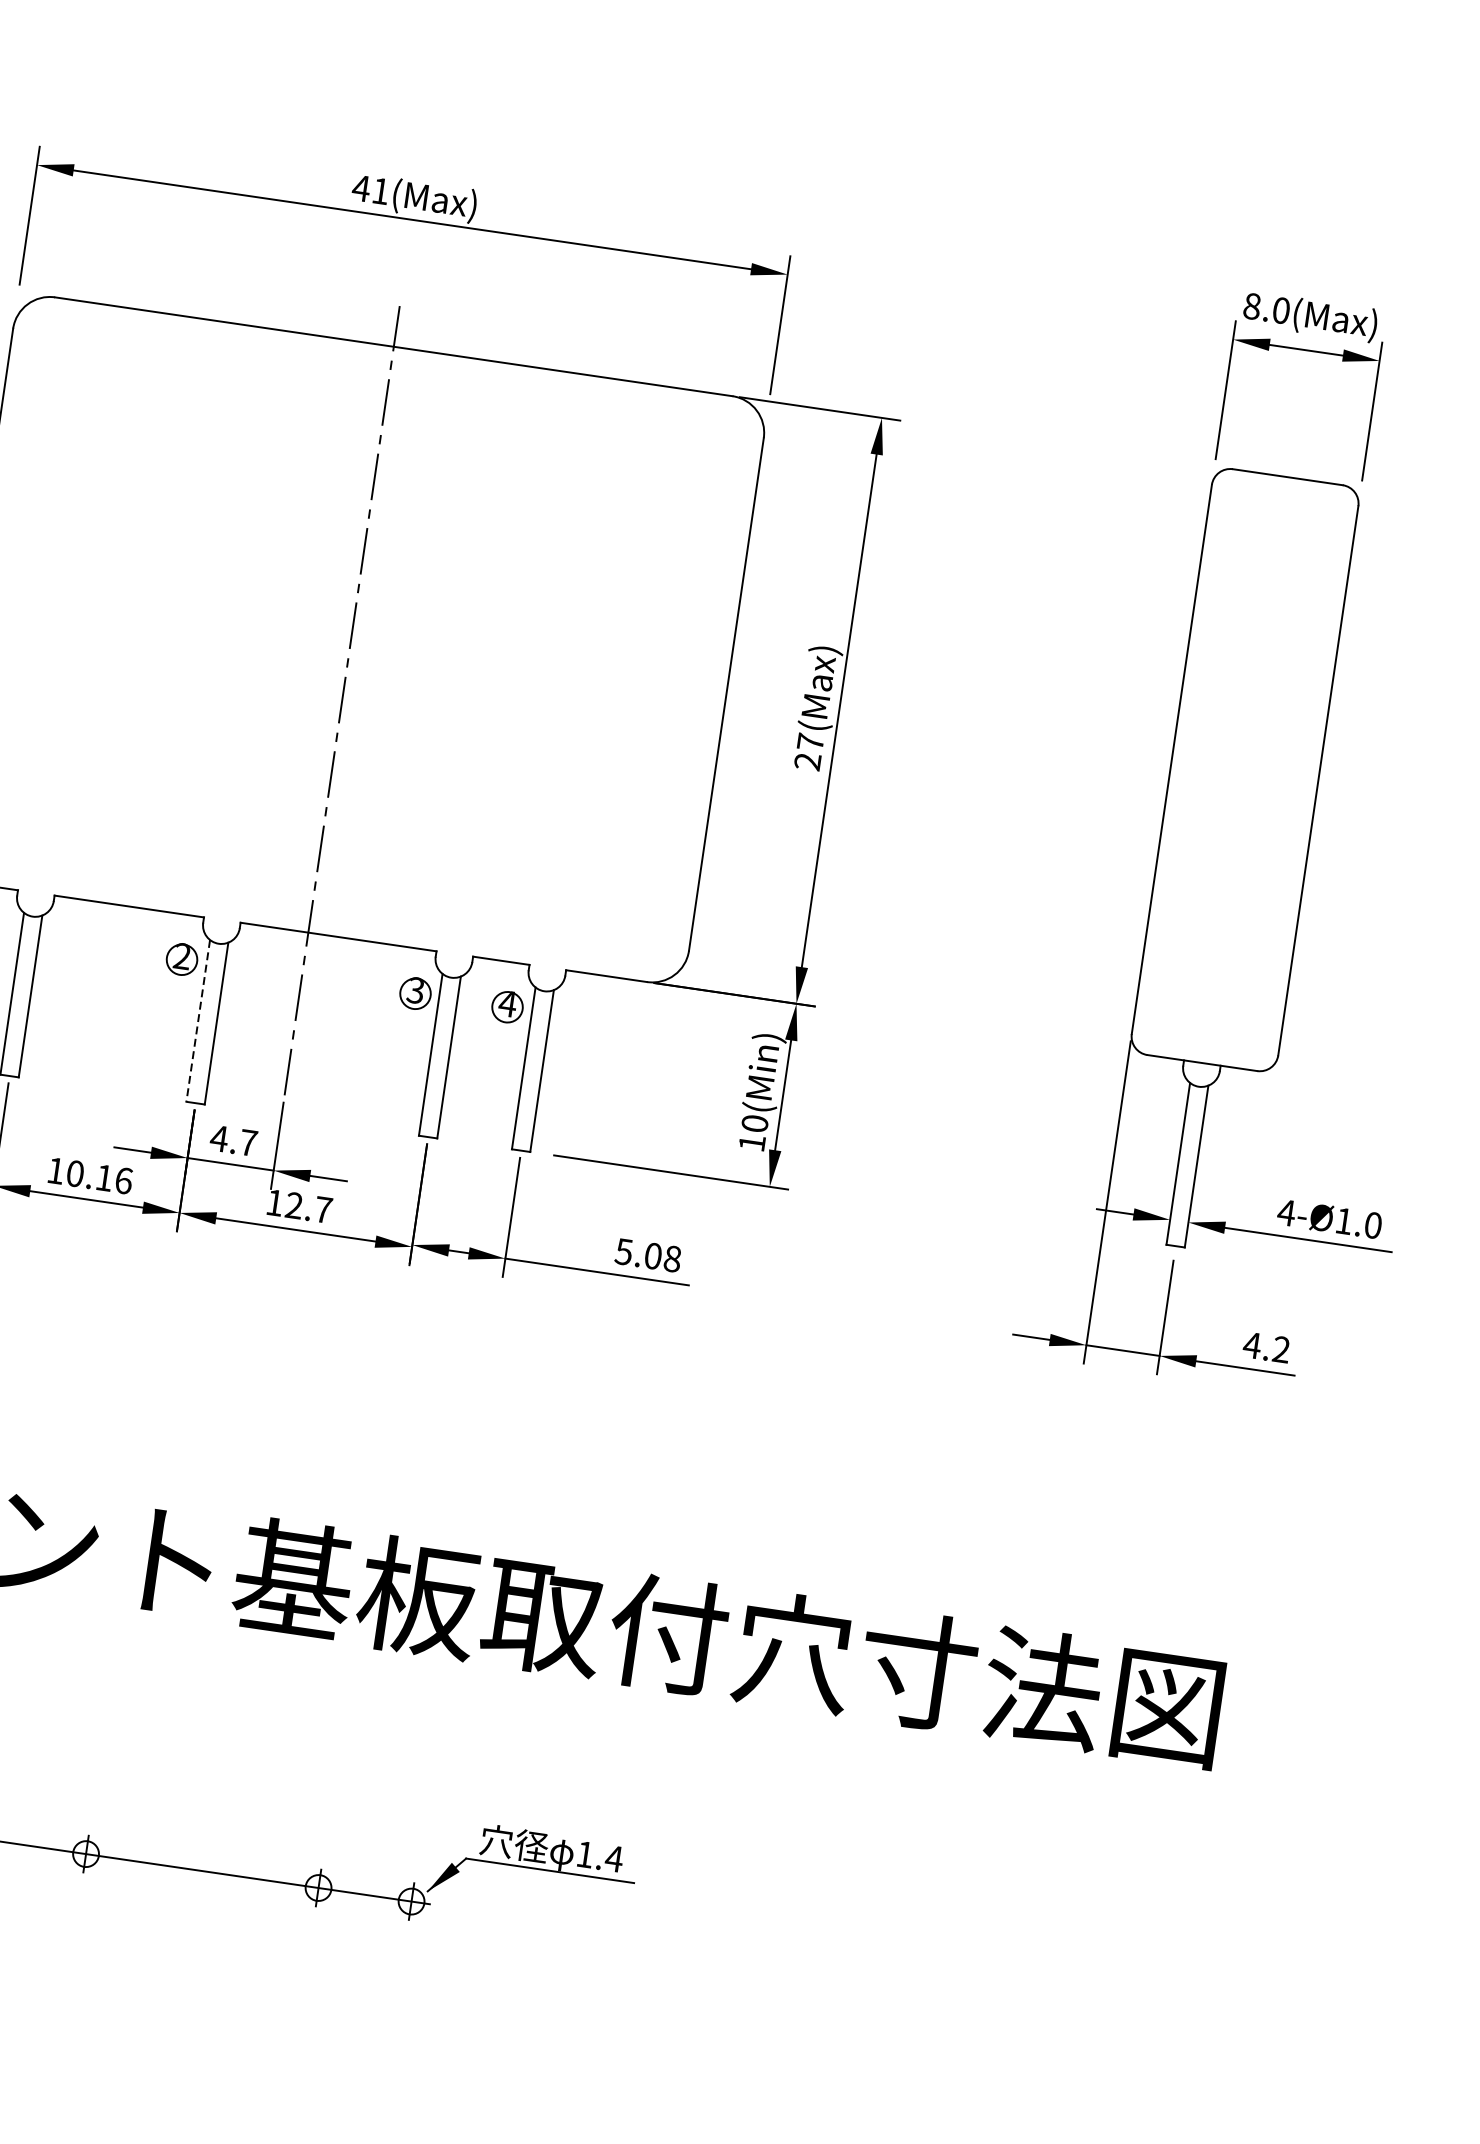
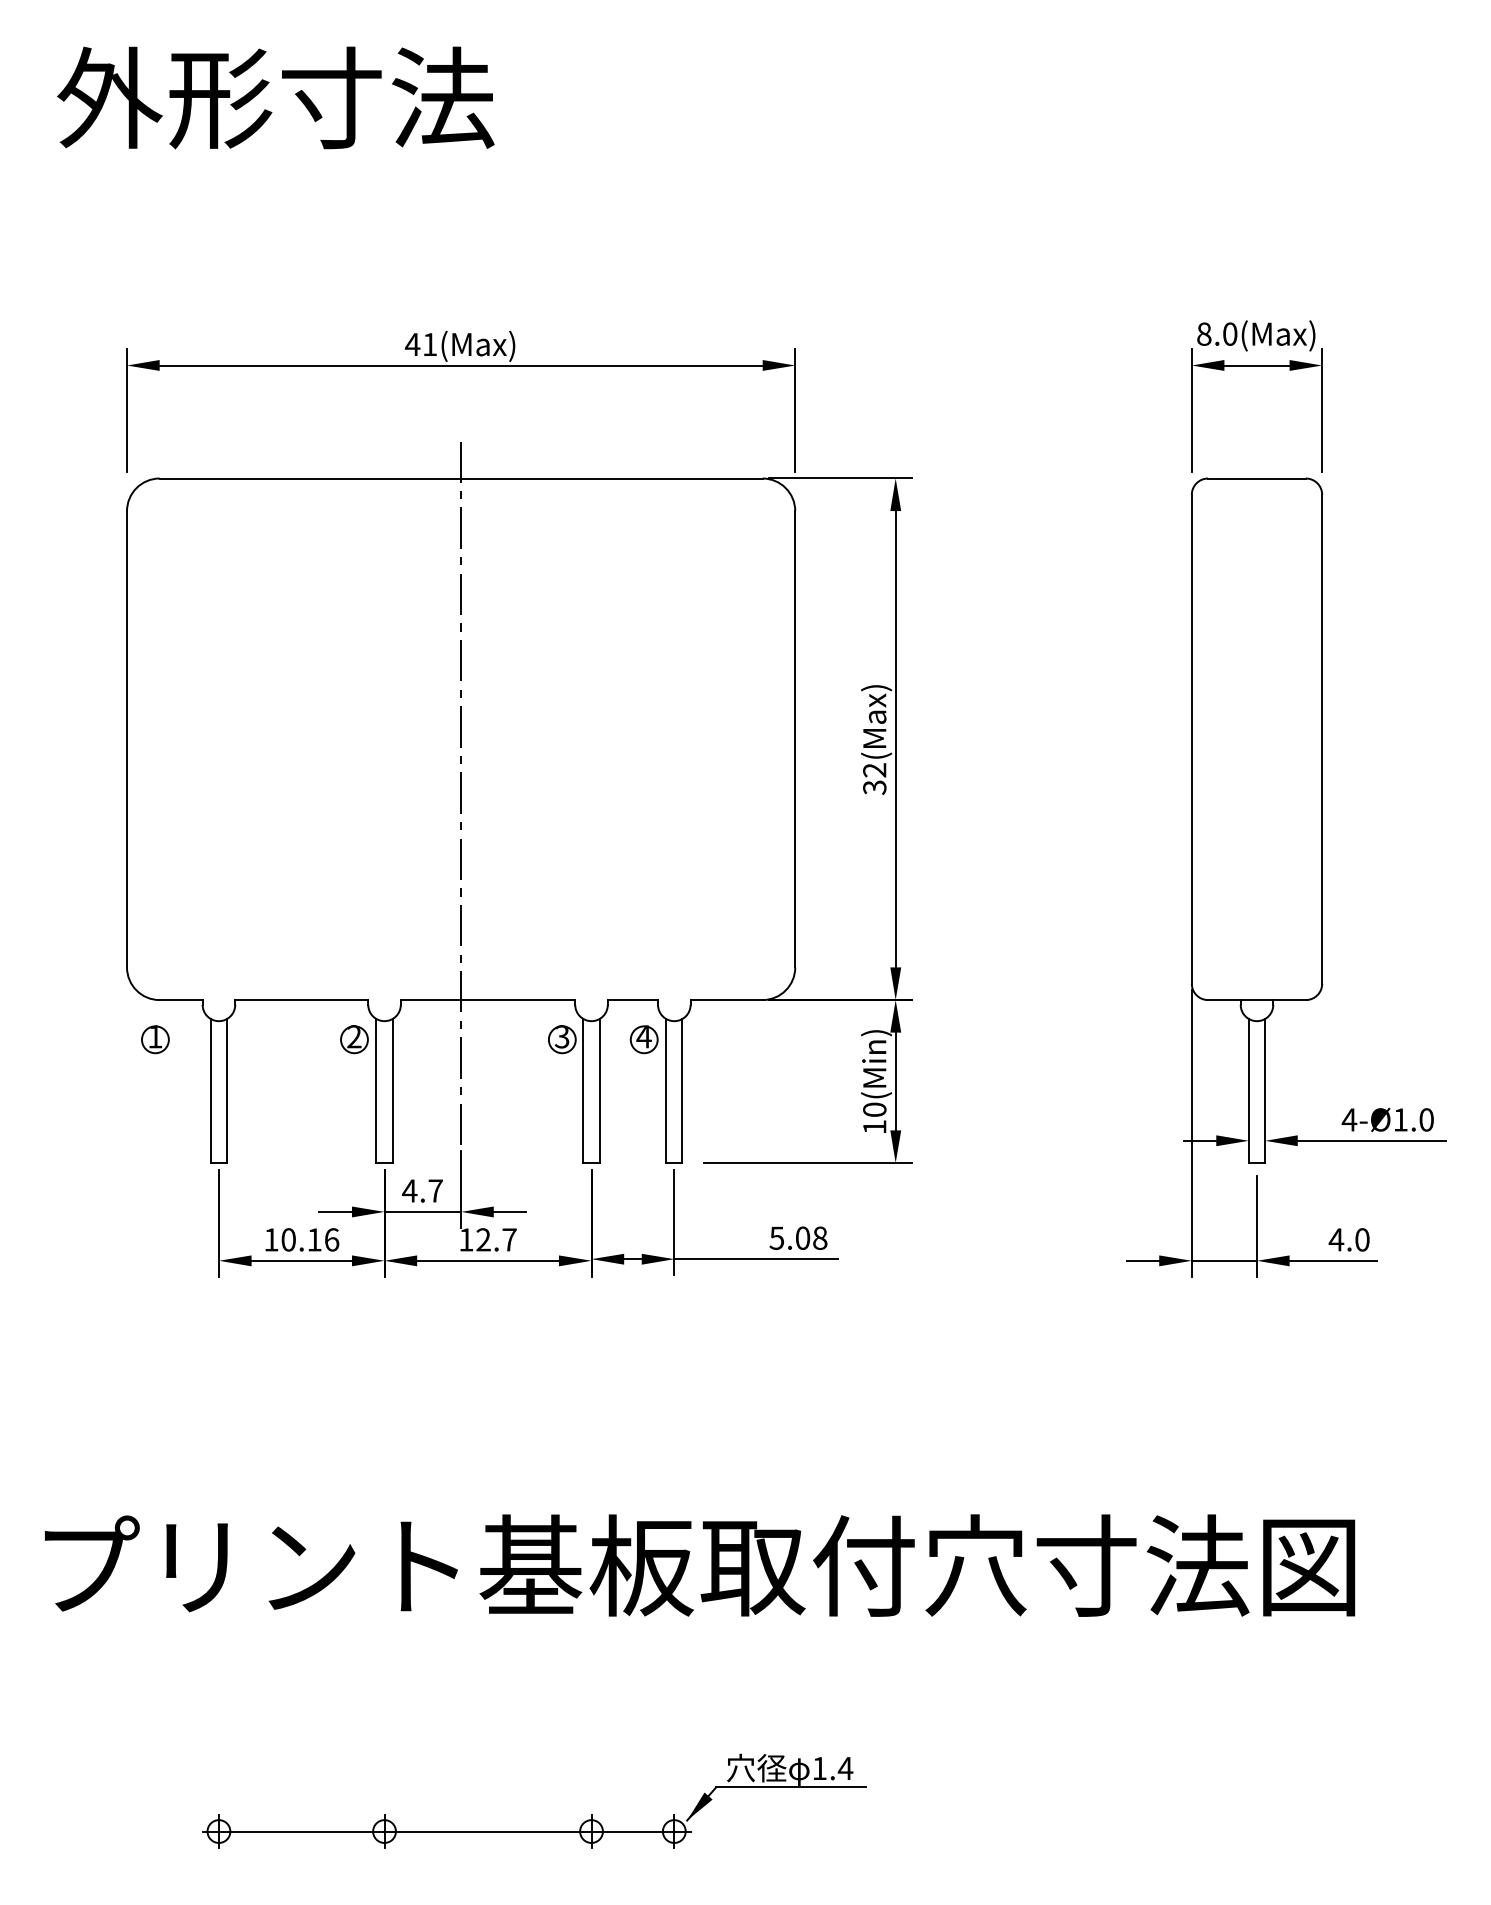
text: (808, 752) -> (874, 779), 27(Max) -> 32(Max)
line: (198, 1021) -> (376, 1091), dashed -> solid
text: (1281, 1349) -> (1362, 1239), 4.2 -> 4.0

